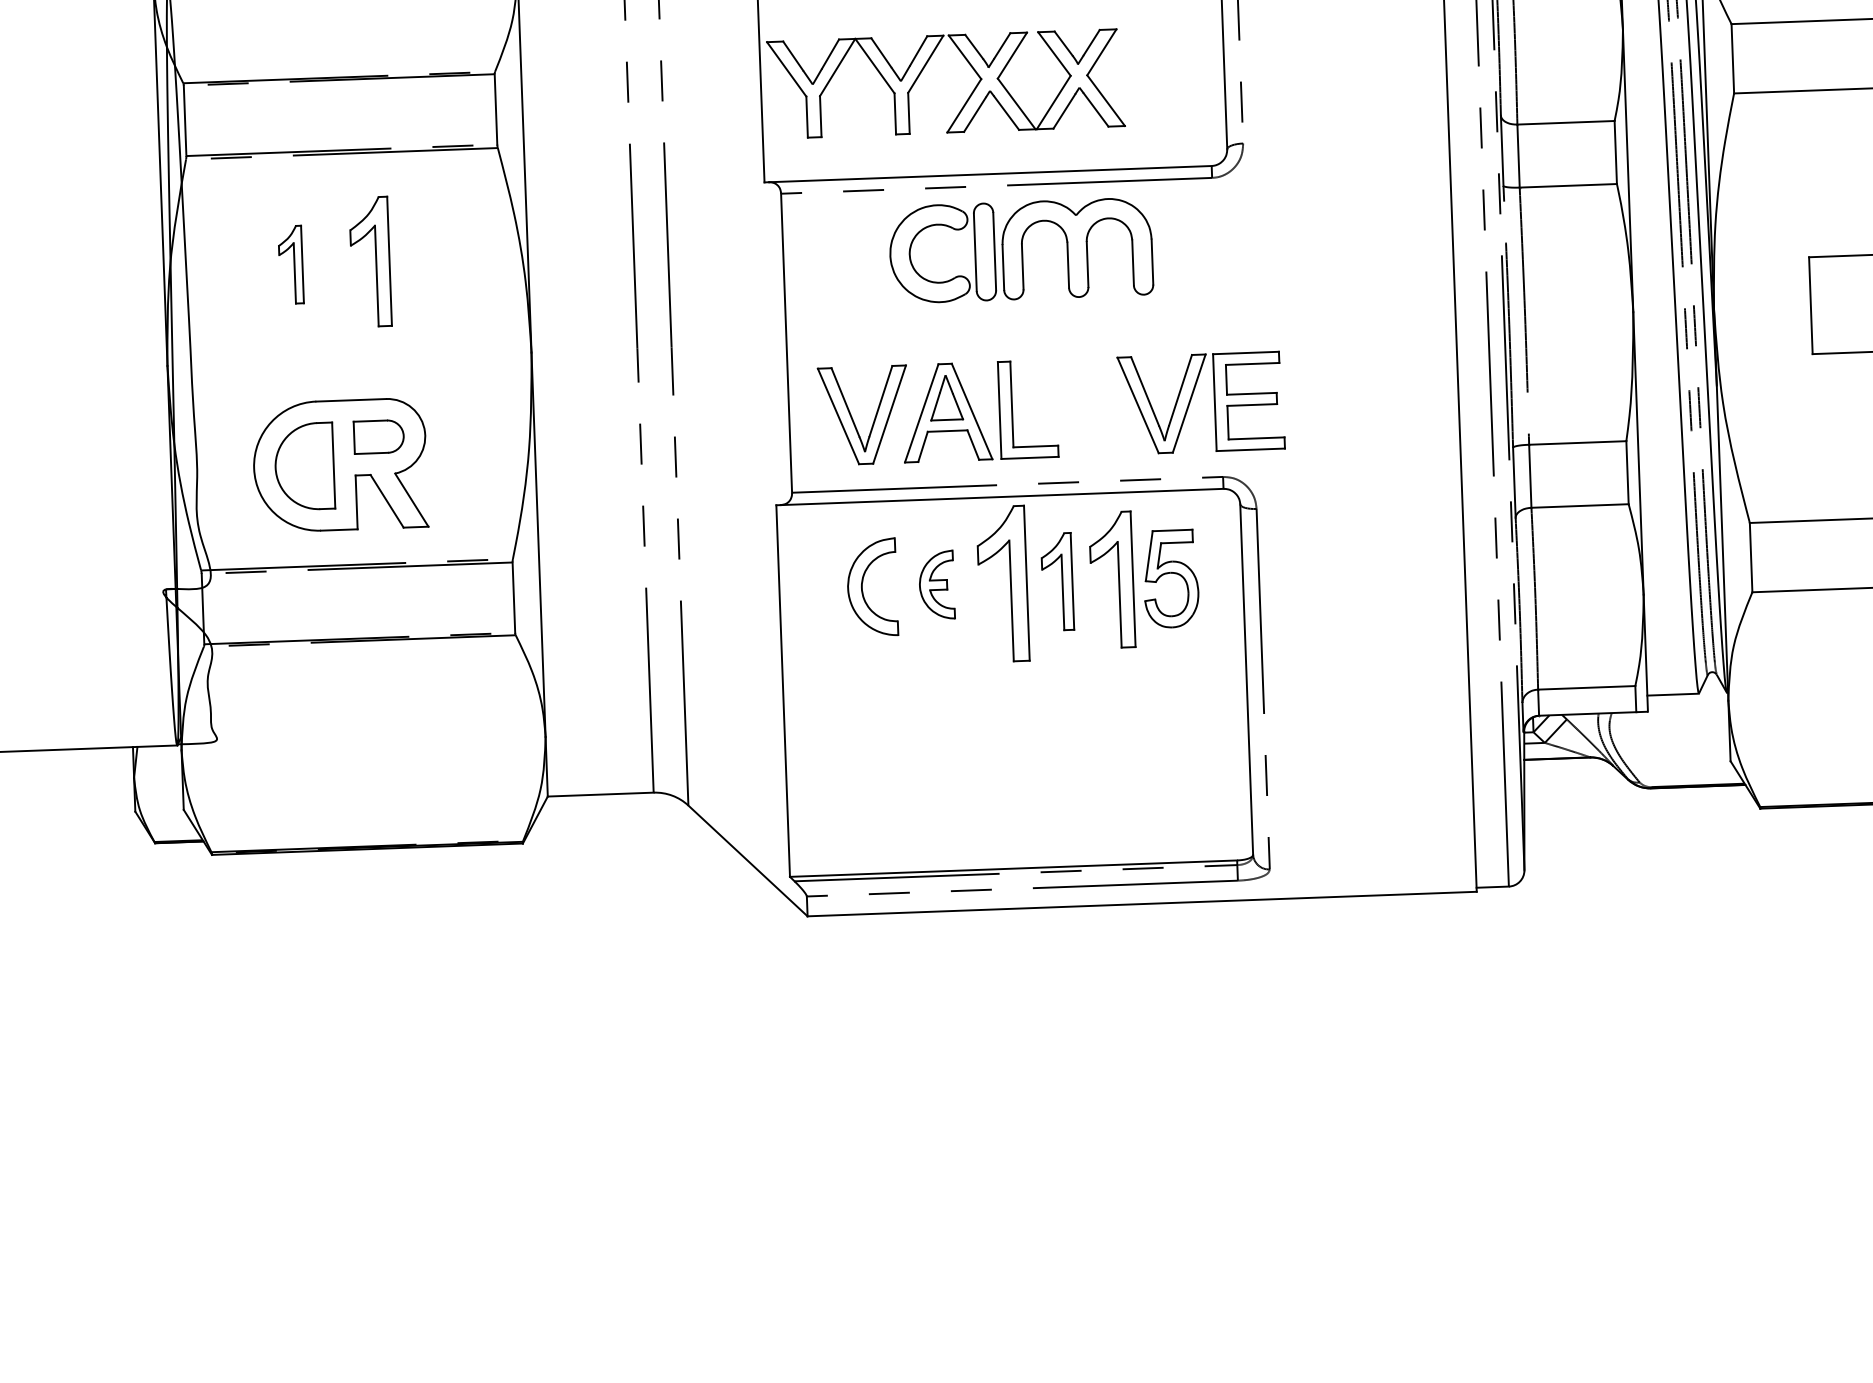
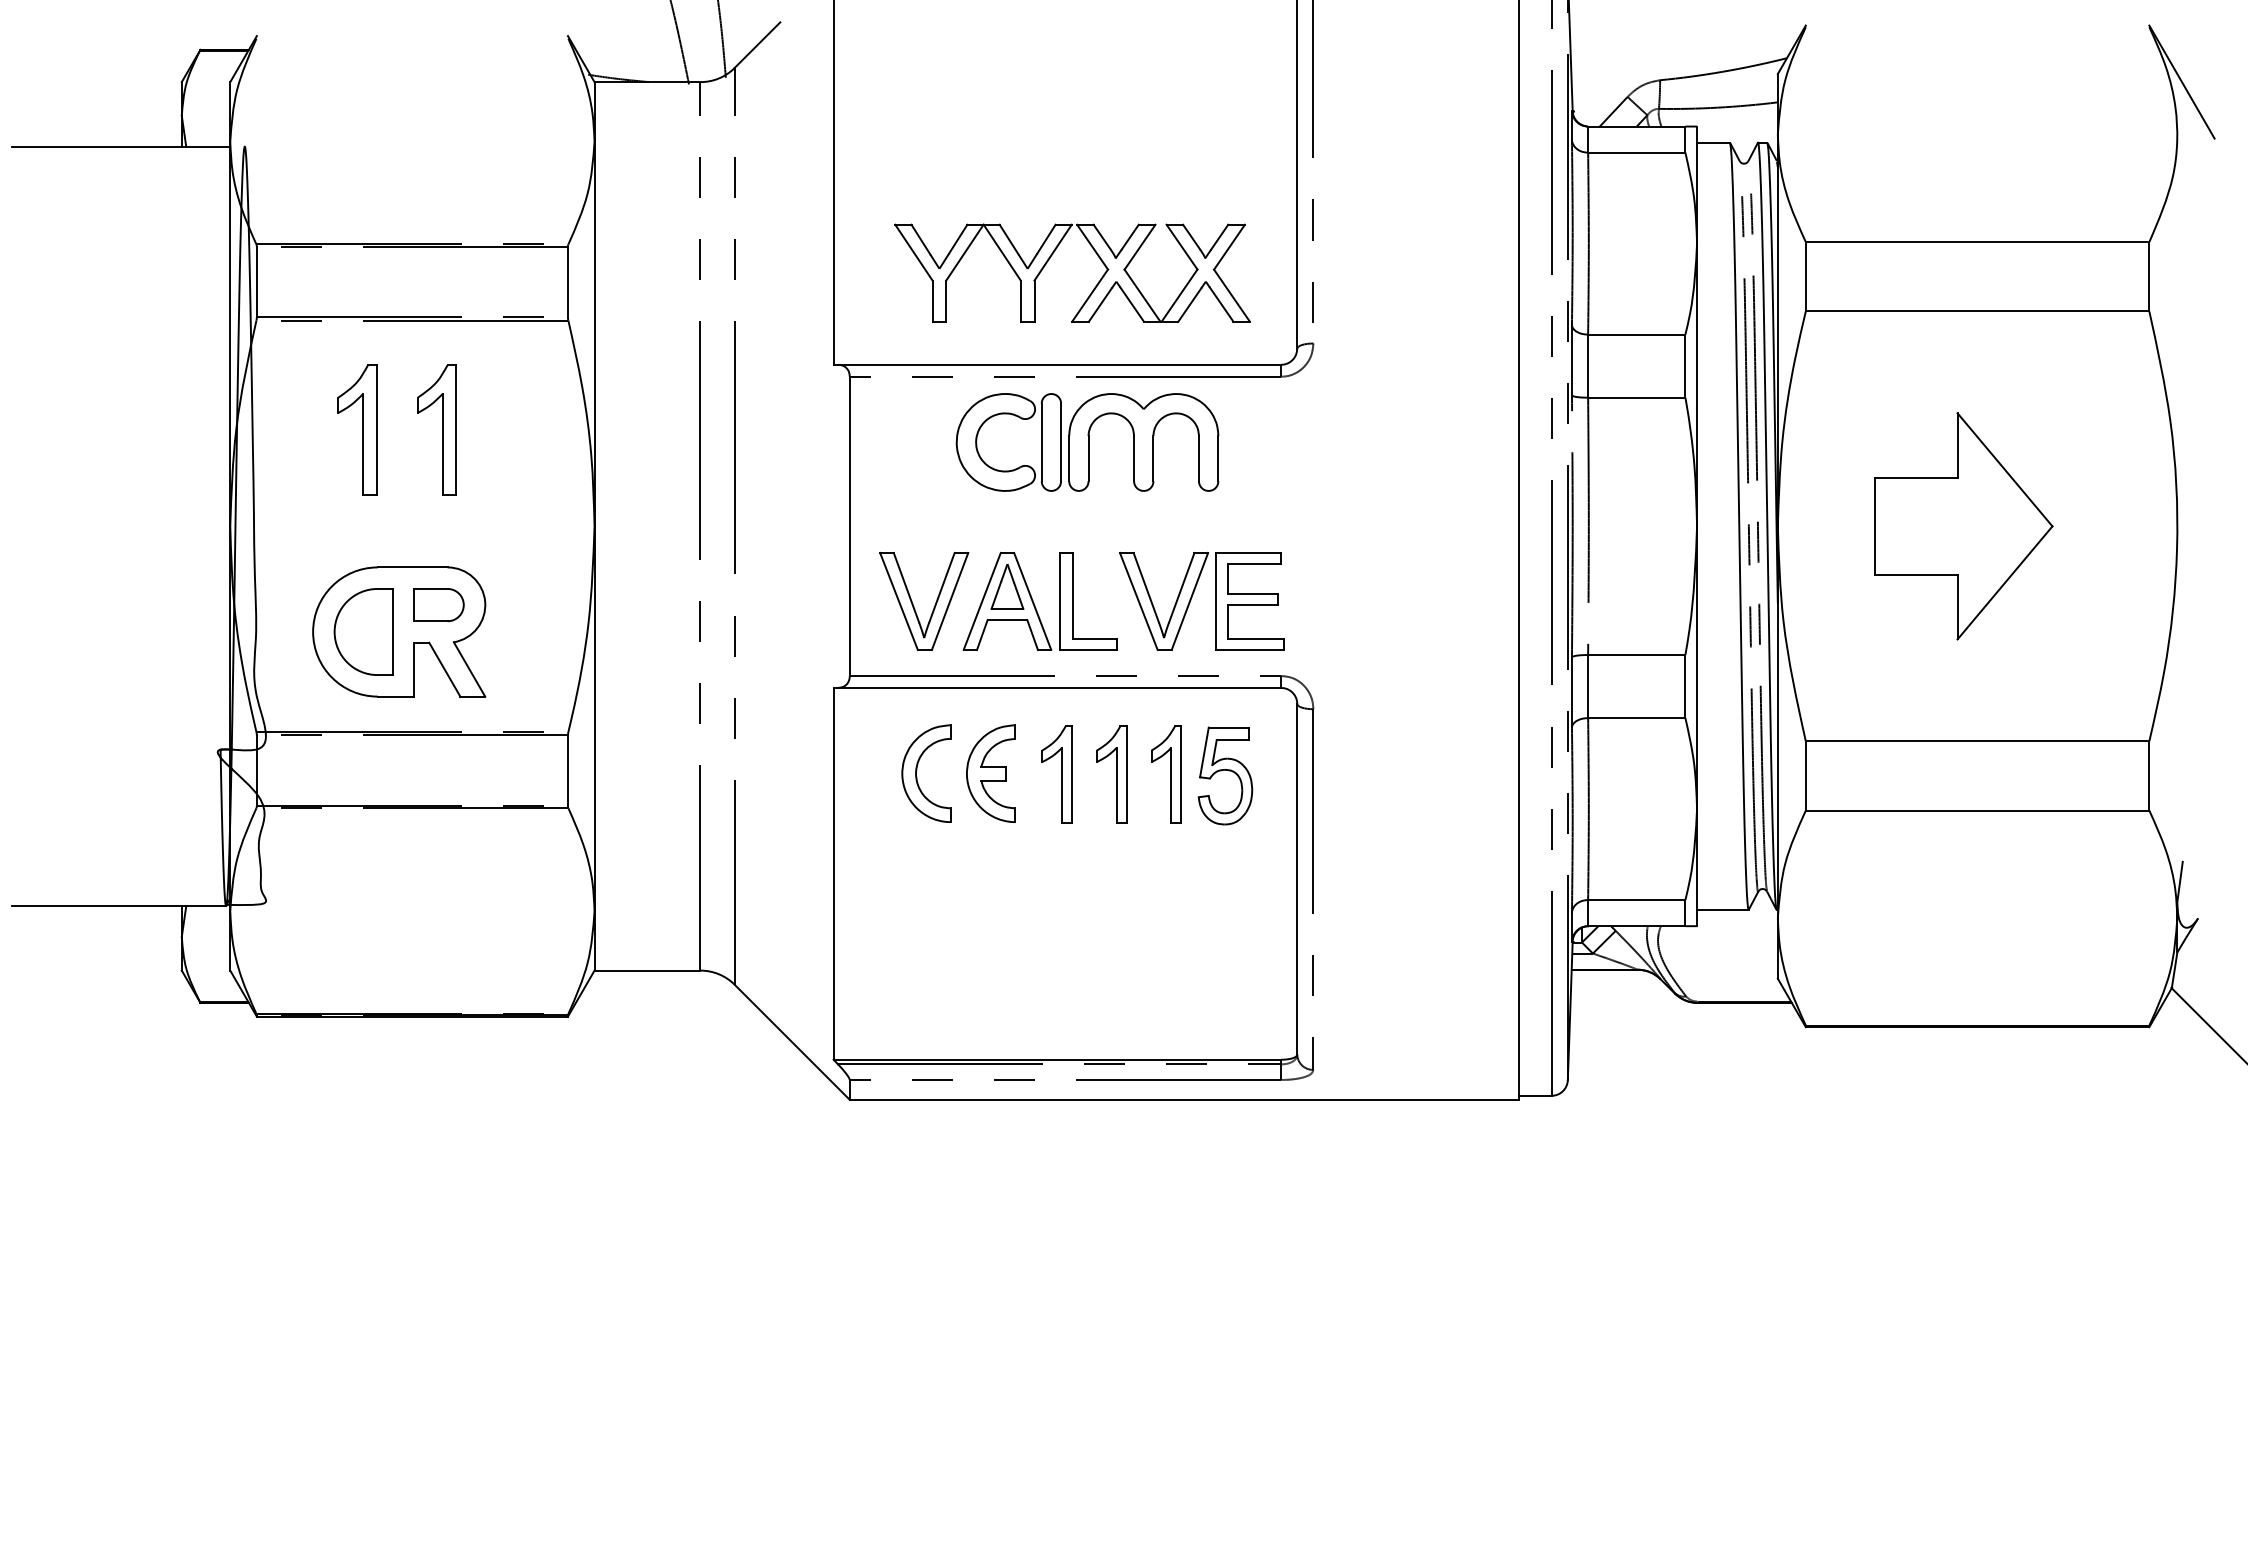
part: (924, 69) -> (1051, 257), moved
part: (291, 264) -> (357, 429), size x1.67
part: (1191, 399) -> (1192, 597), moved
part: (1112, 579) -> (1166, 774), size x0.71
part: (1002, 583) -> (1056, 774), size x0.62
part: (936, 585) -> (990, 773), size x1.43

